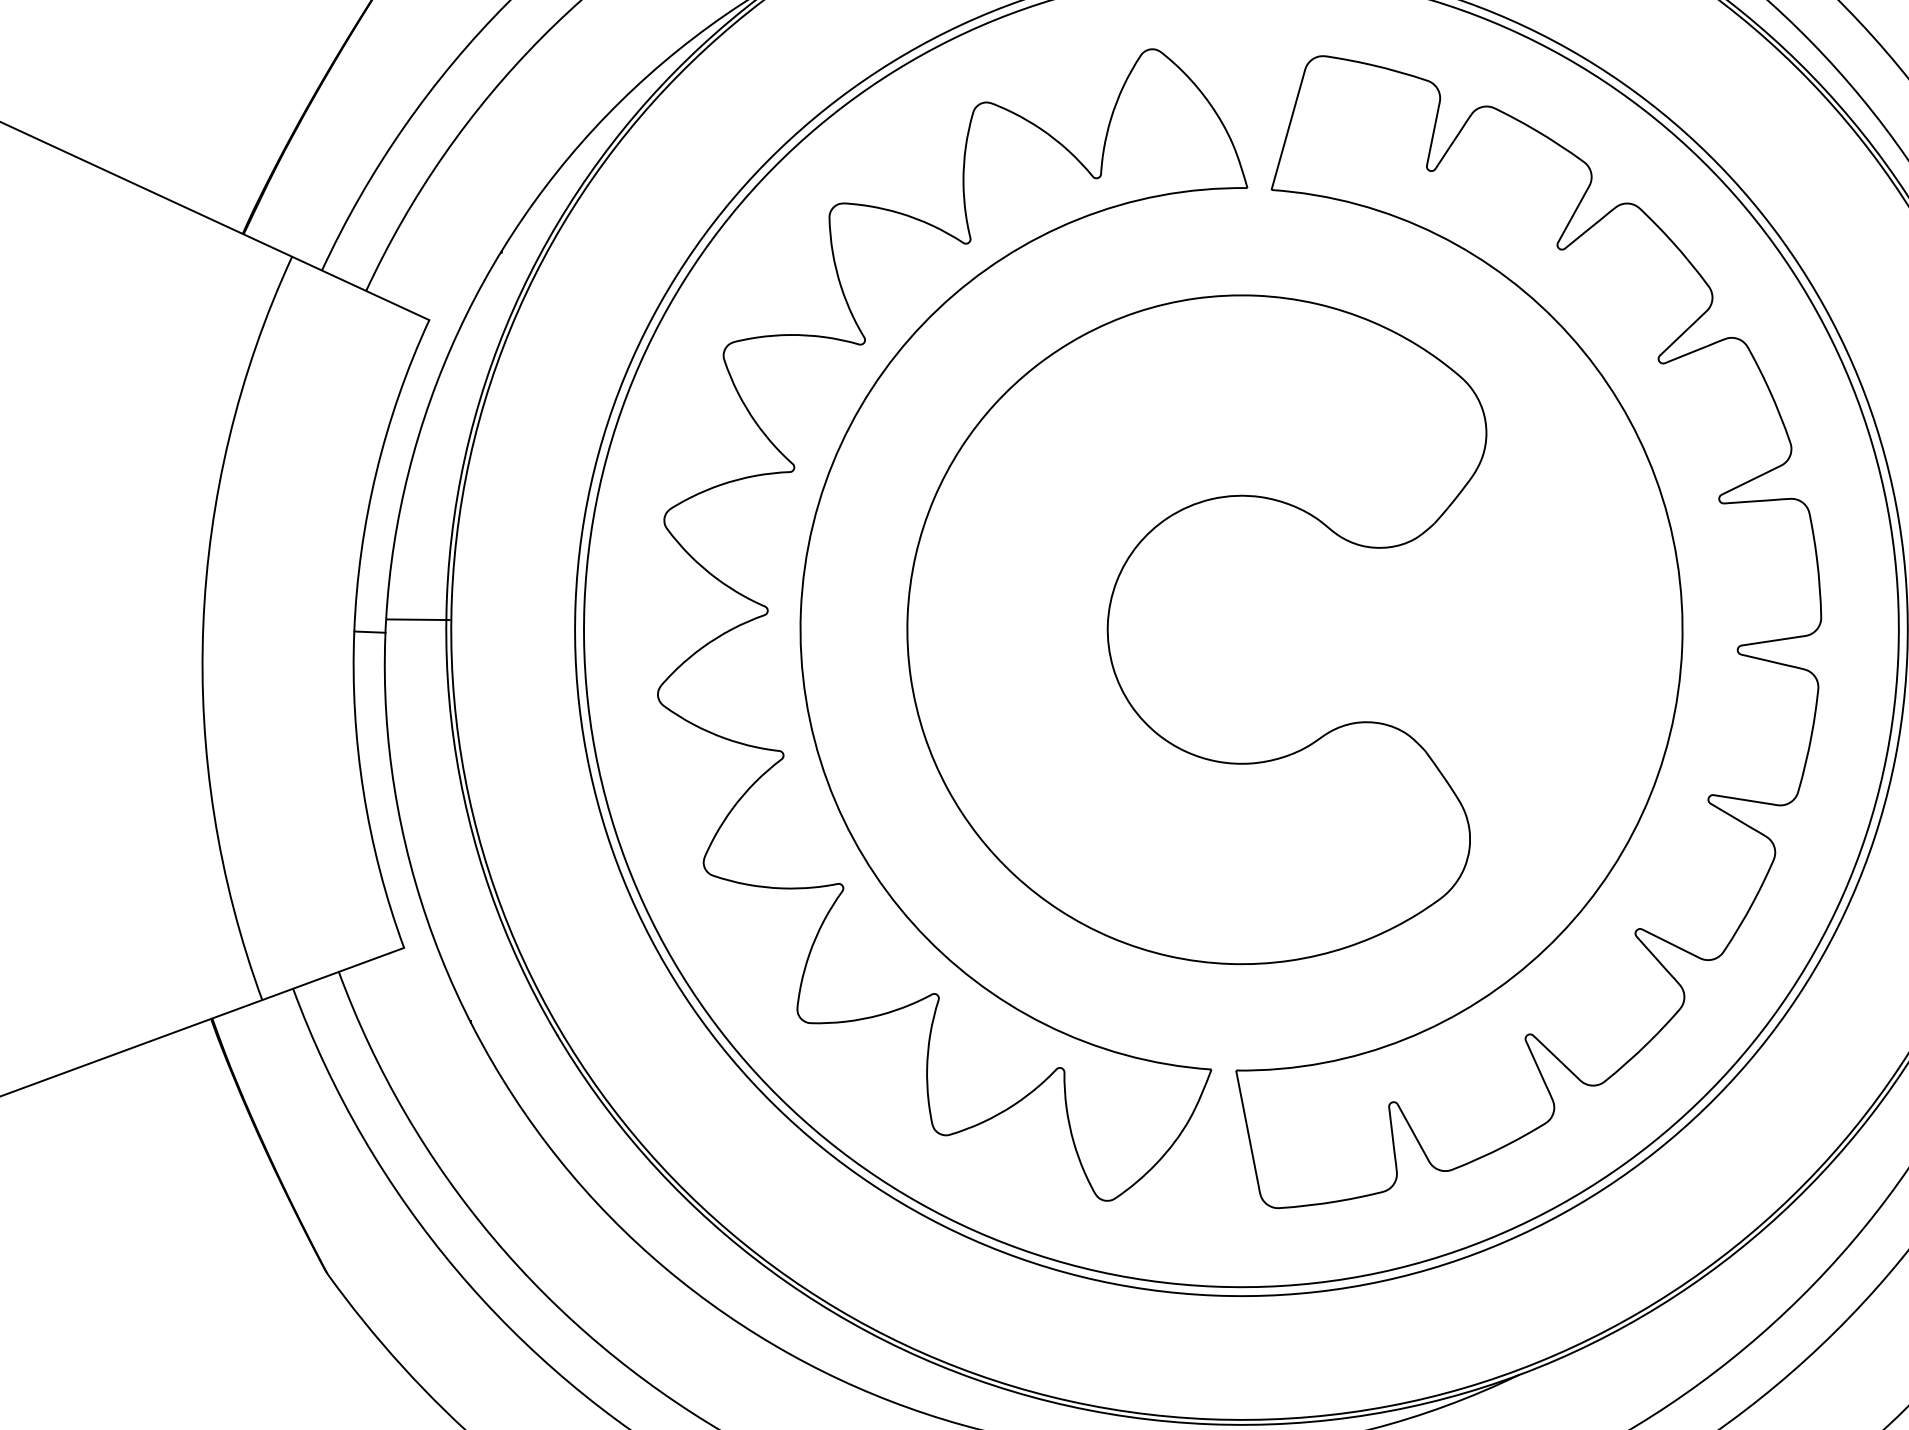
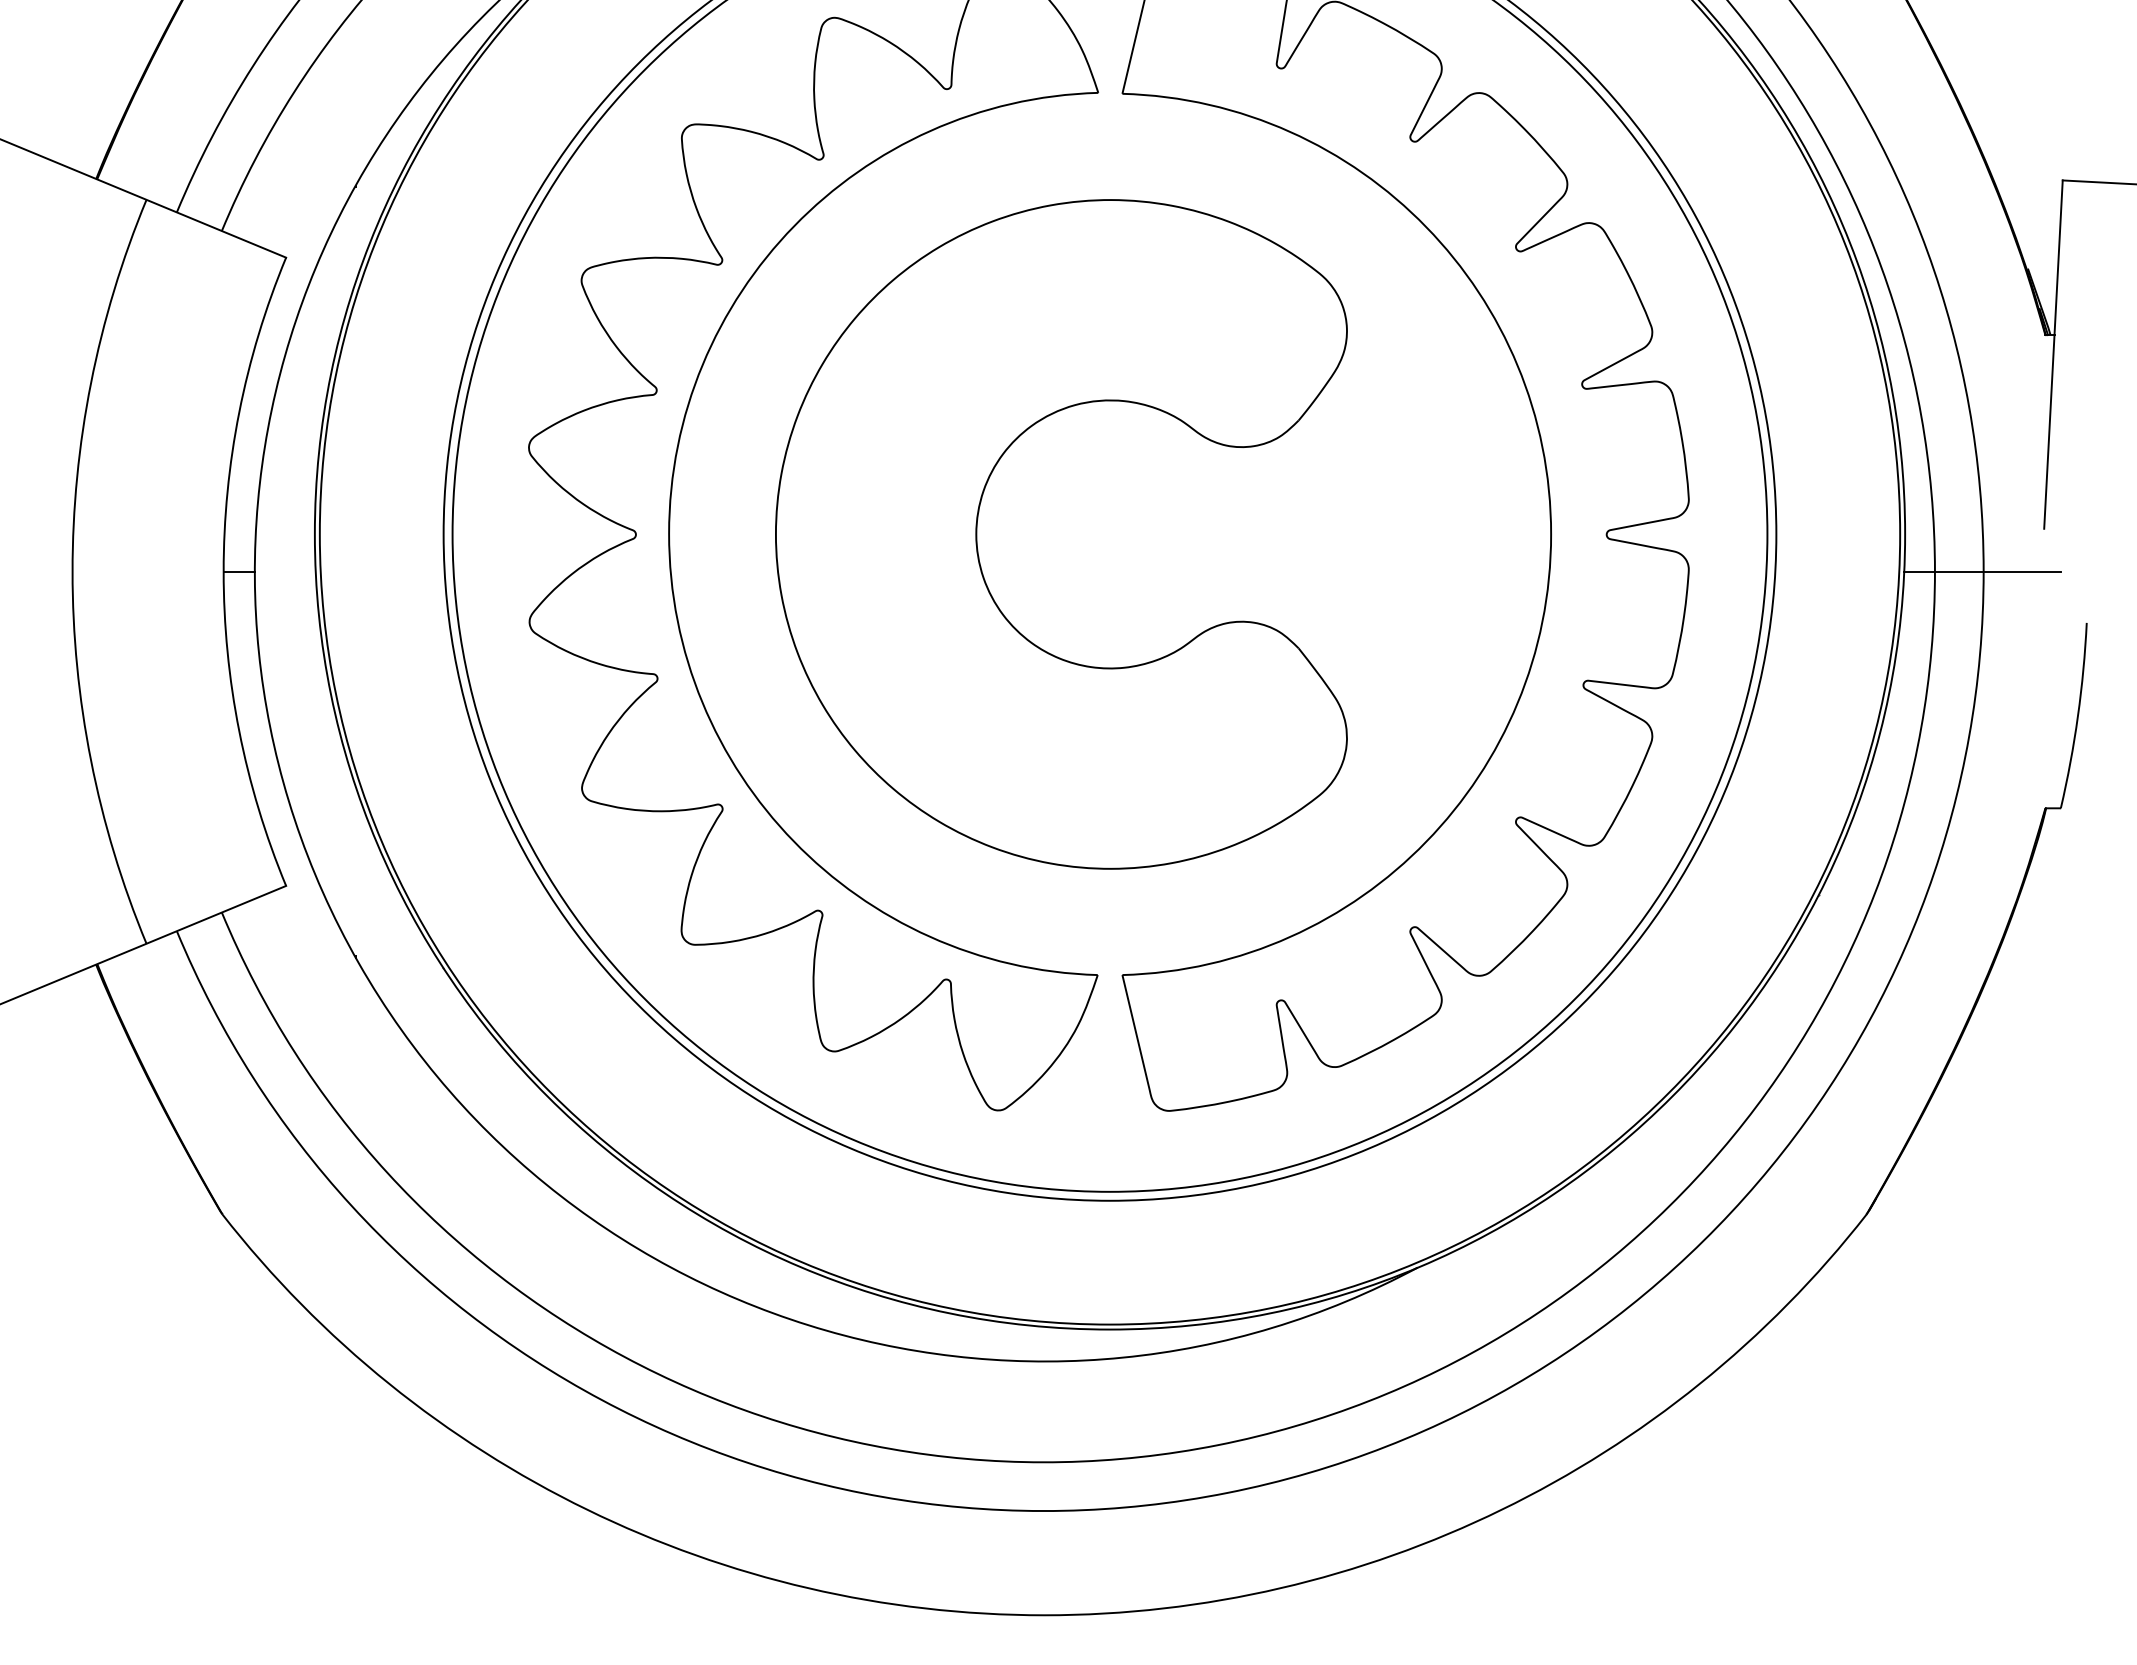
line: (418, 619) -> (287, 557), removed

